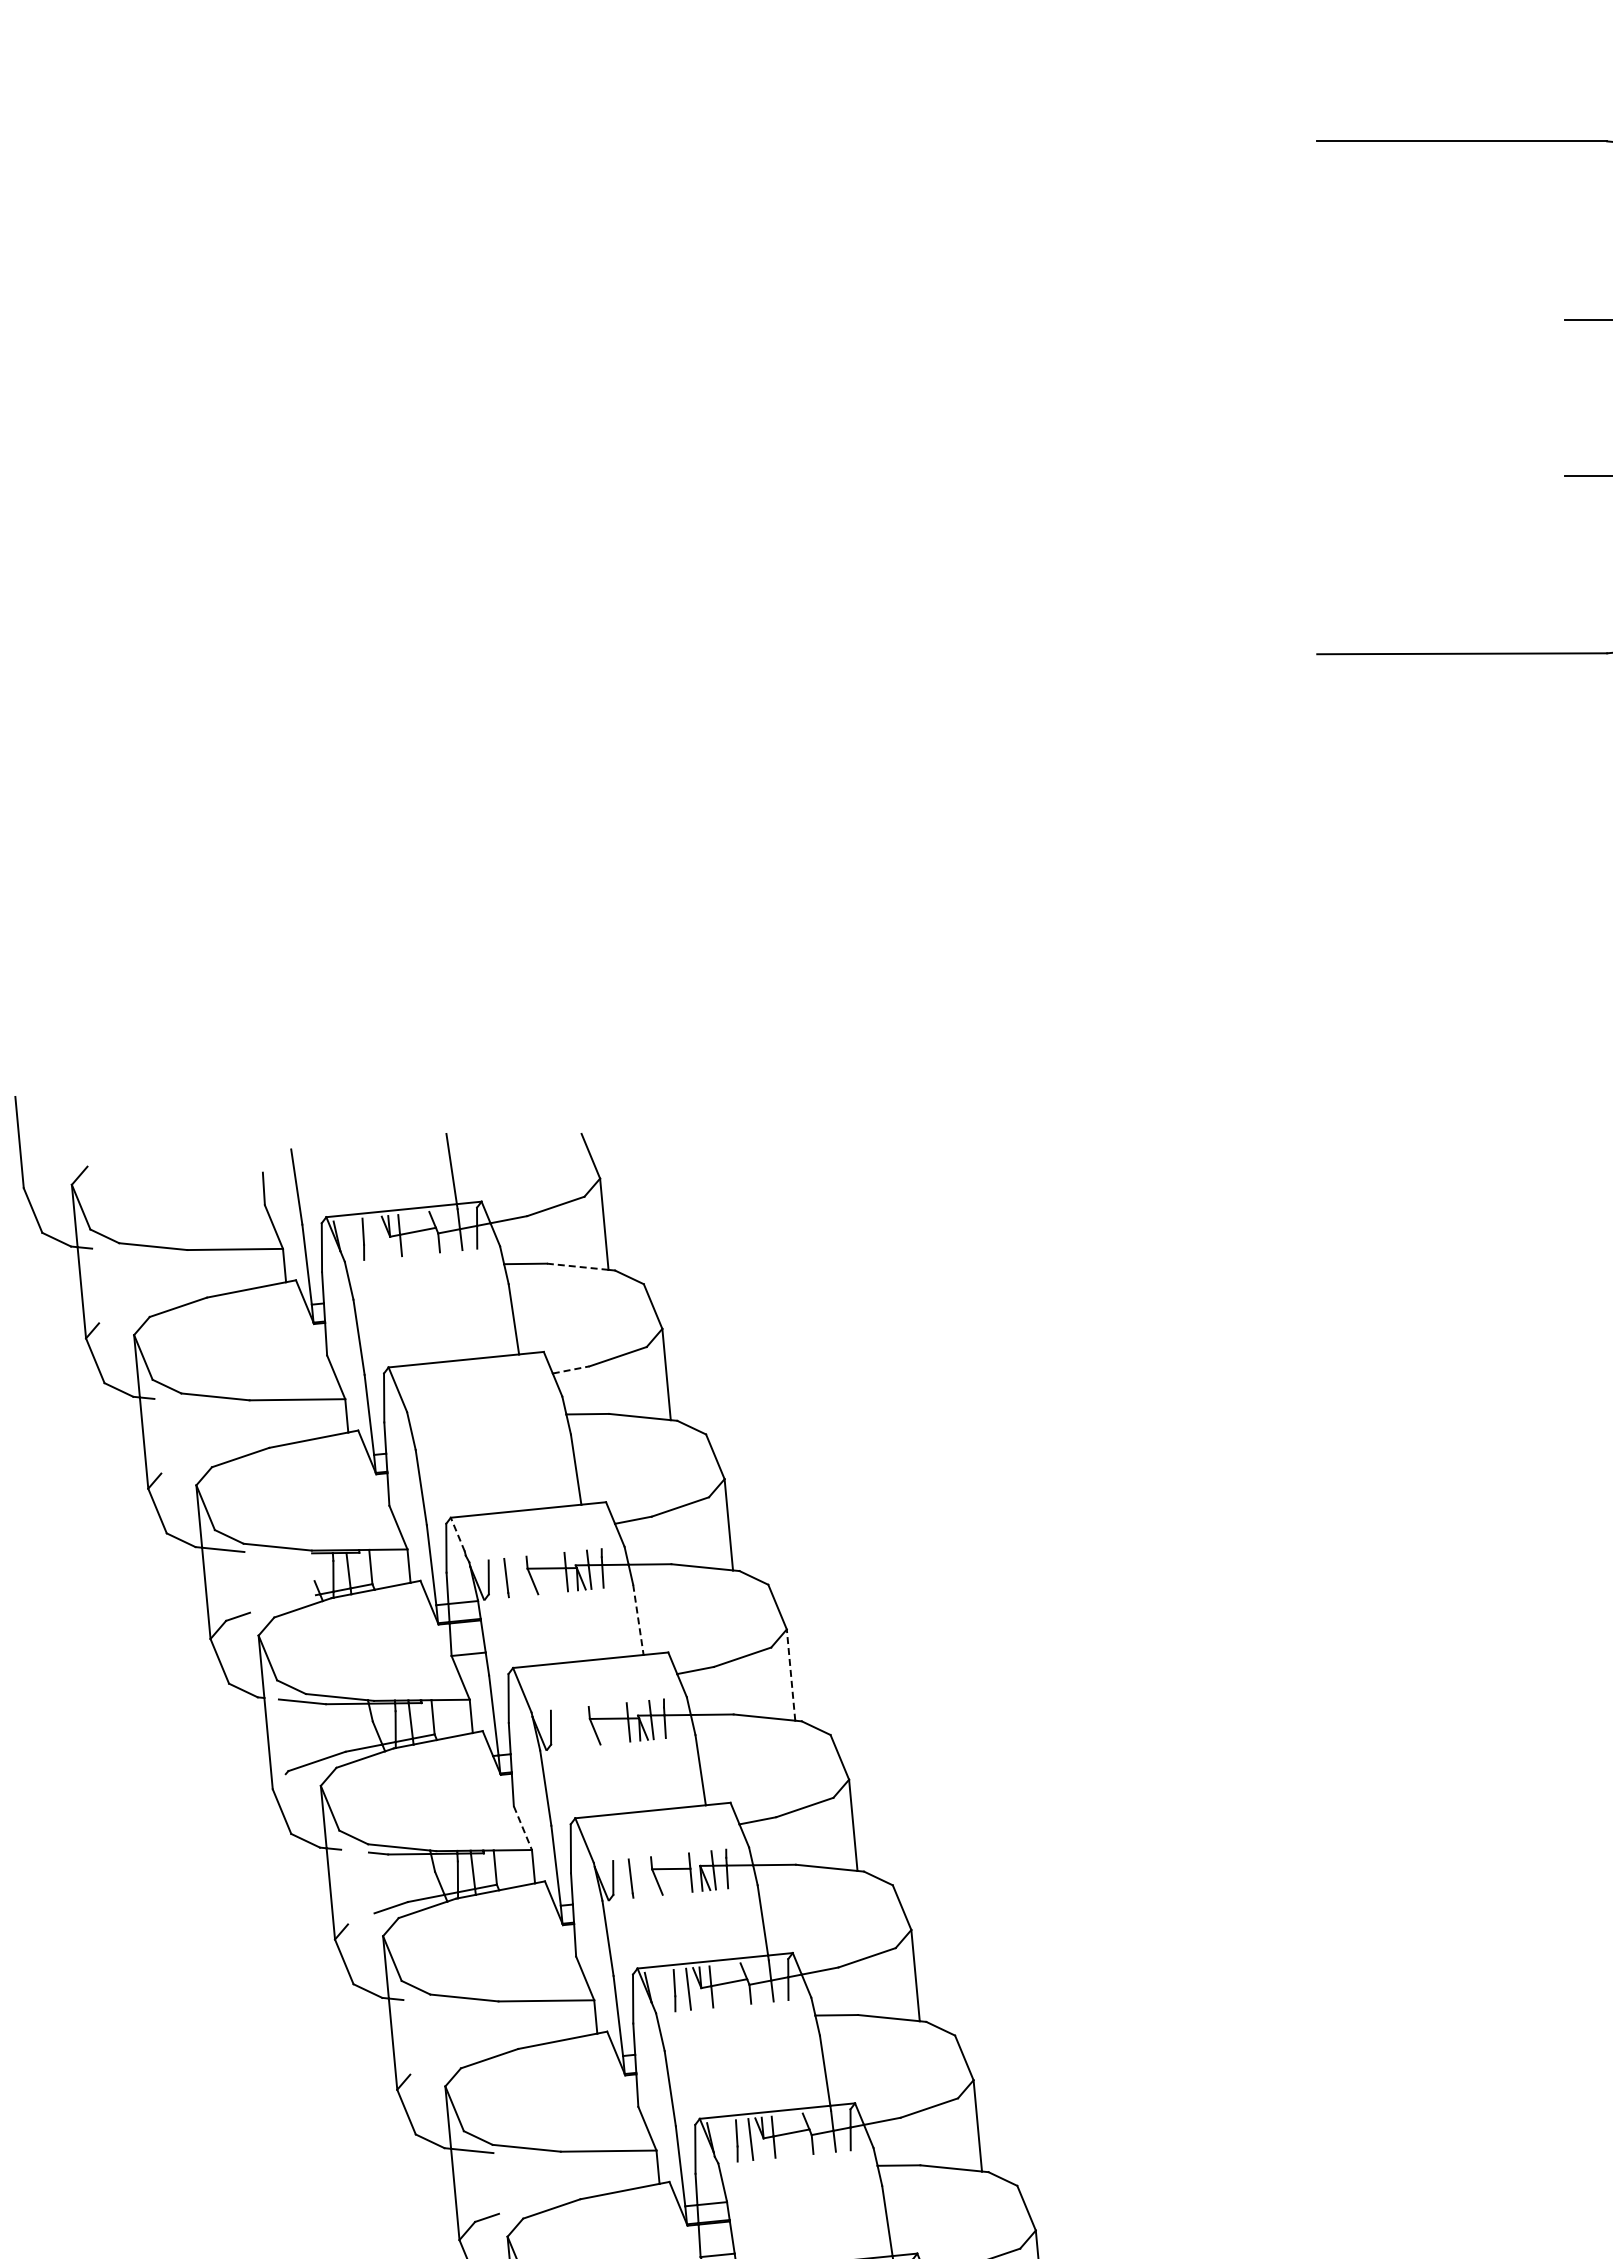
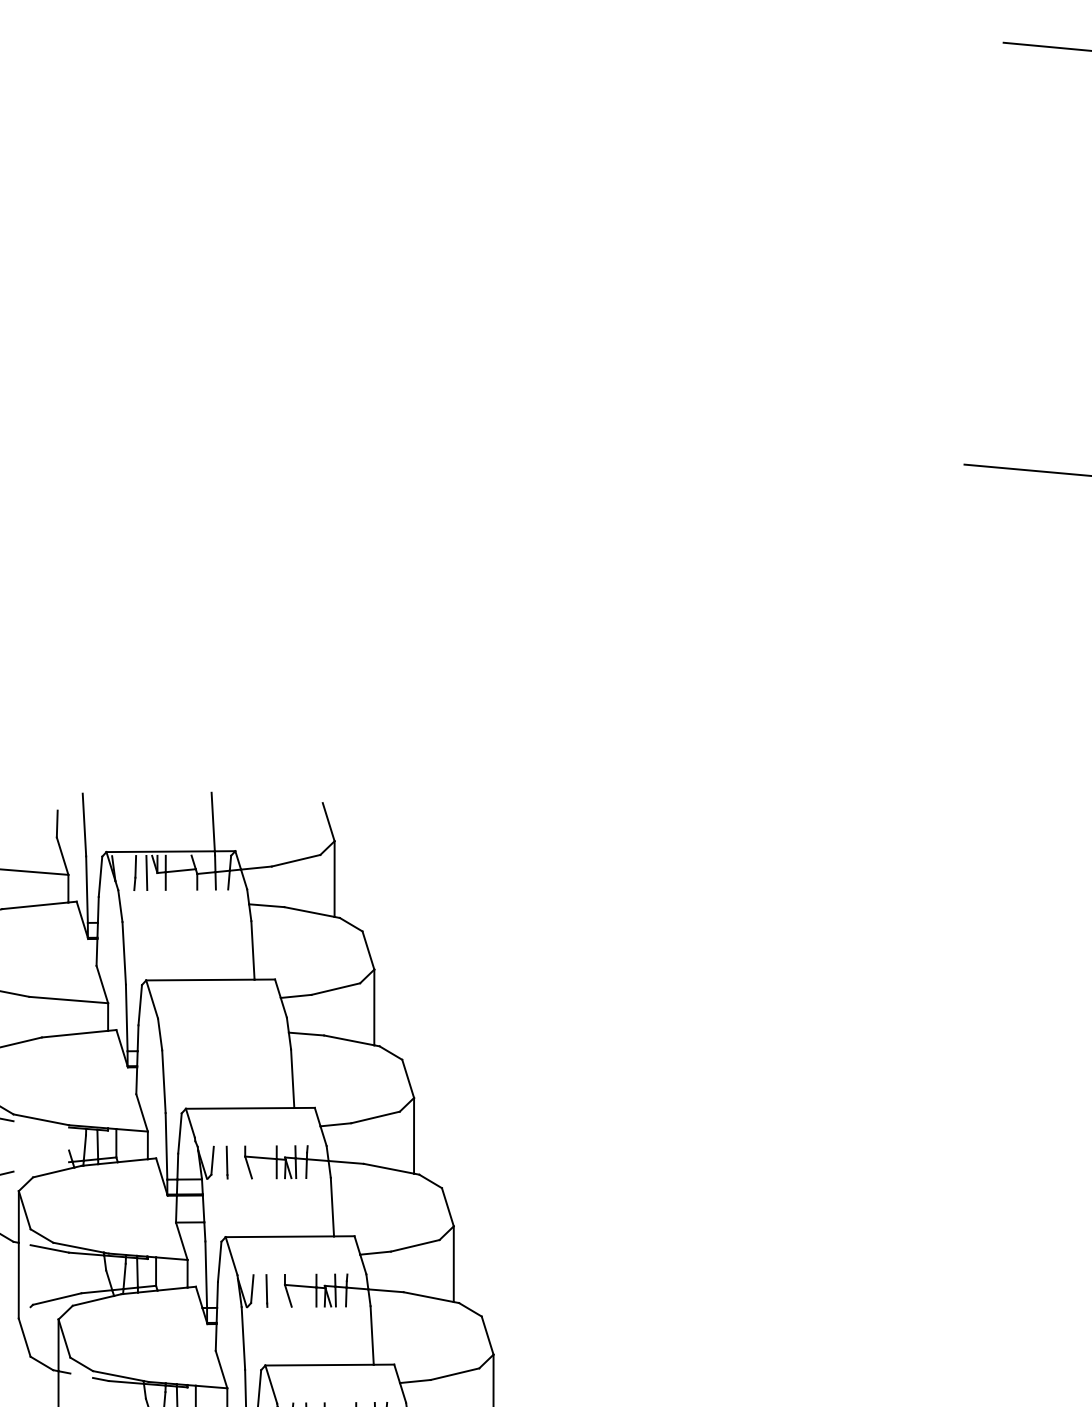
line: (376, 1237) -> (146, 872), added
line: (577, 1266) -> (309, 911), dashed -> solid
line: (571, 1369) -> (296, 996), dashed -> solid
line: (457, 1534) -> (190, 1123), dashed -> solid
line: (638, 1620) -> (332, 1207), dashed -> solid
line: (791, 1675) -> (454, 1264), dashed -> solid
line: (568, 1728) -> (266, 1291), added
line: (522, 1828) -> (221, 1369), dashed -> solid

